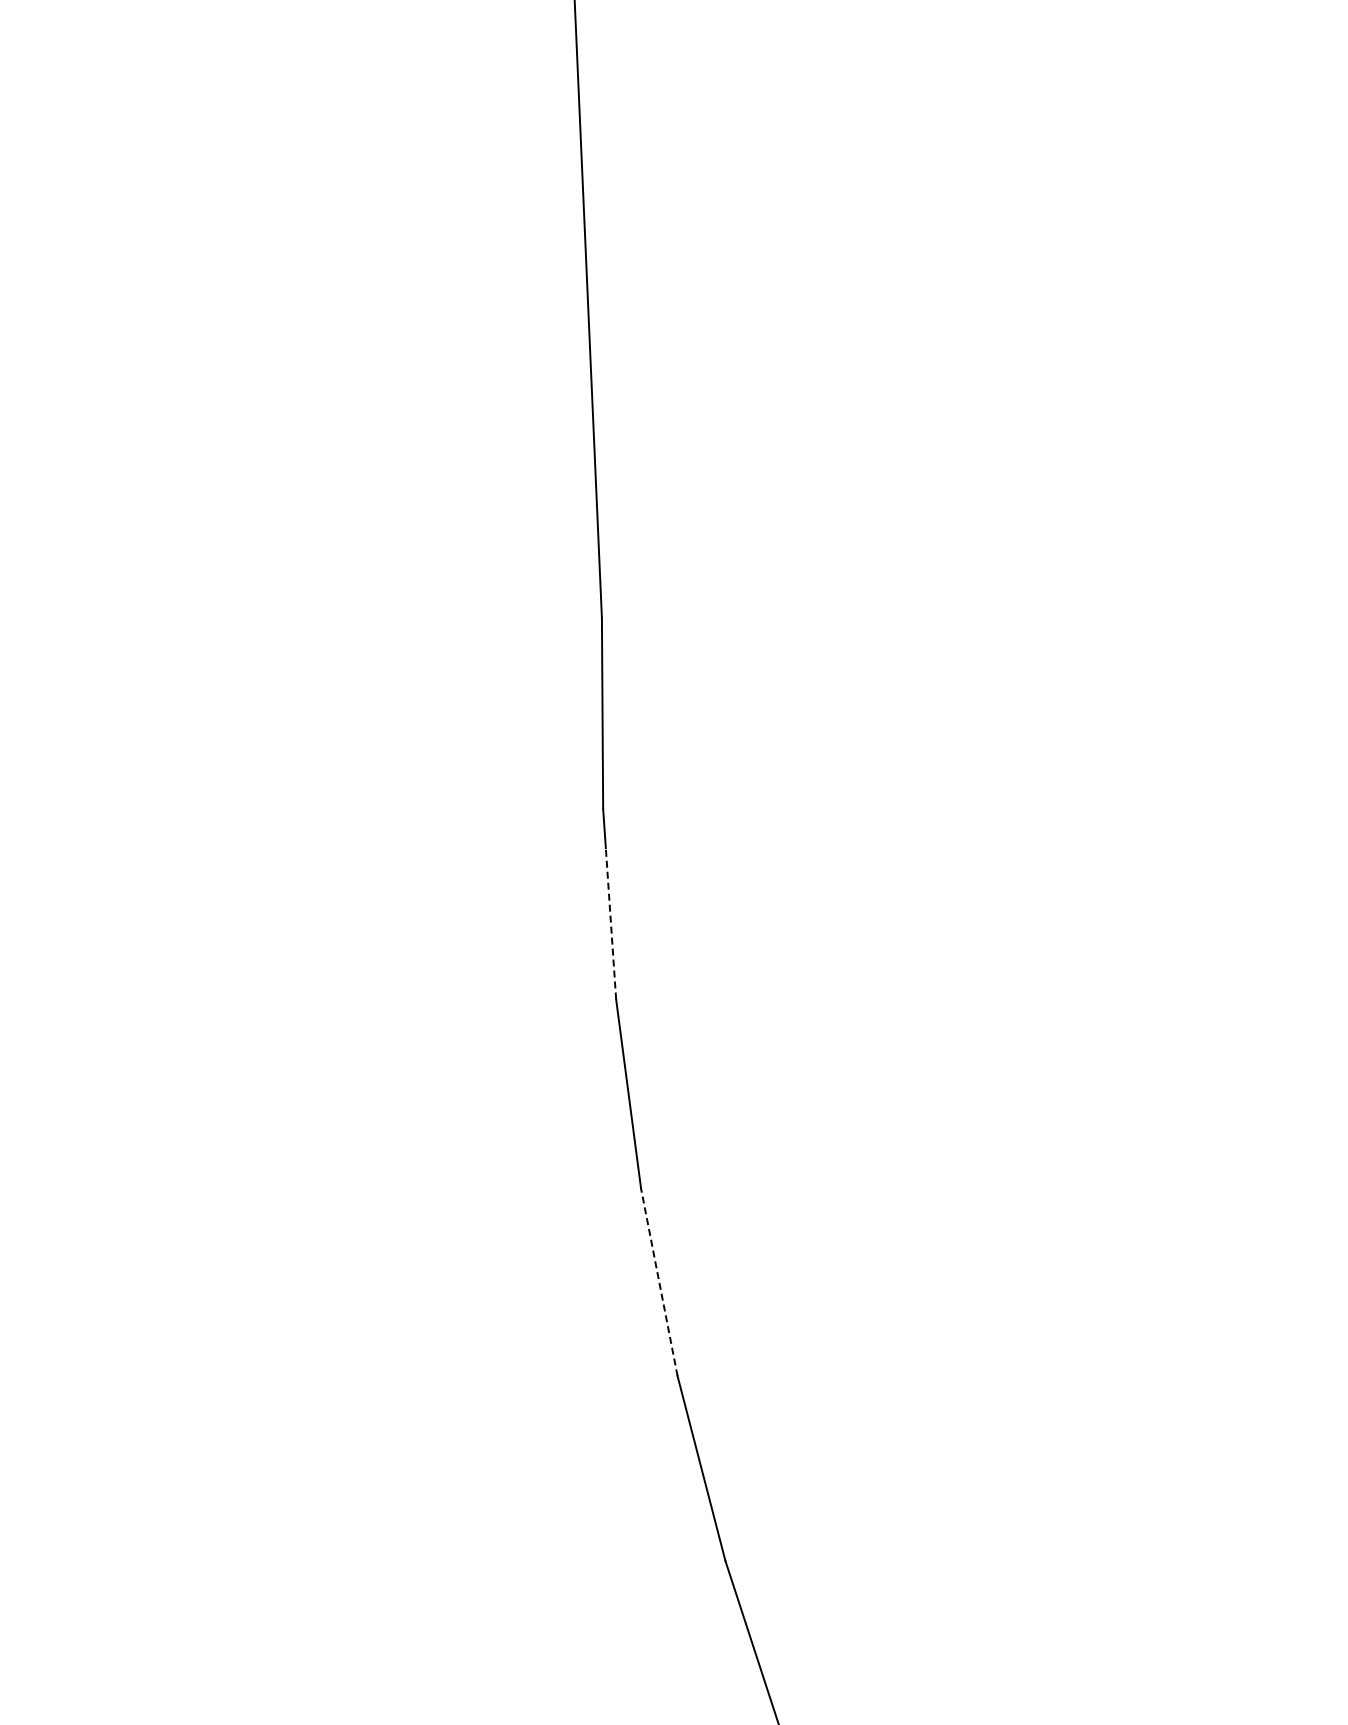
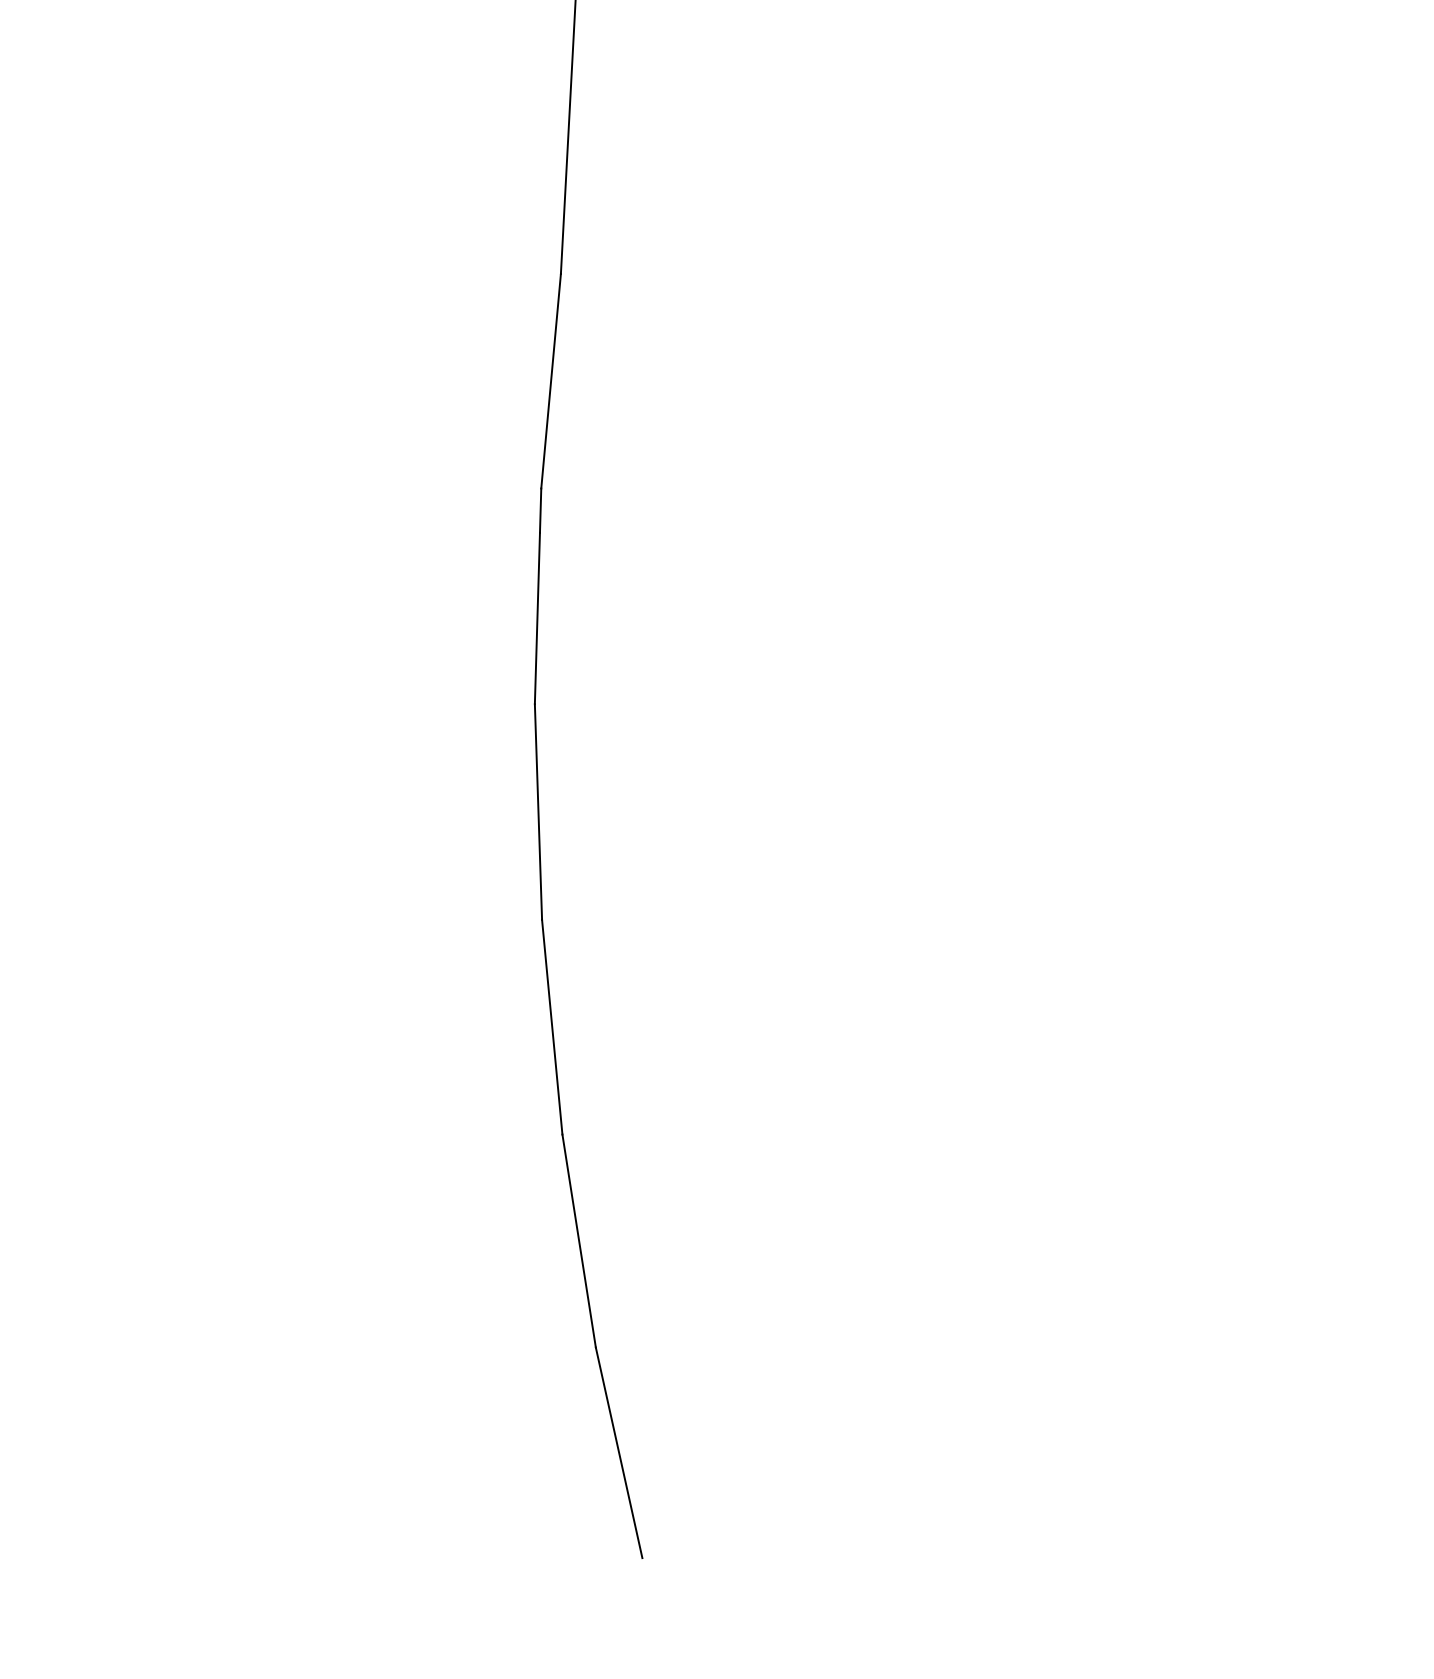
line: (611, 923) -> (538, 618), dashed -> solid
line: (659, 1282) -> (552, 1027), dashed -> solid

